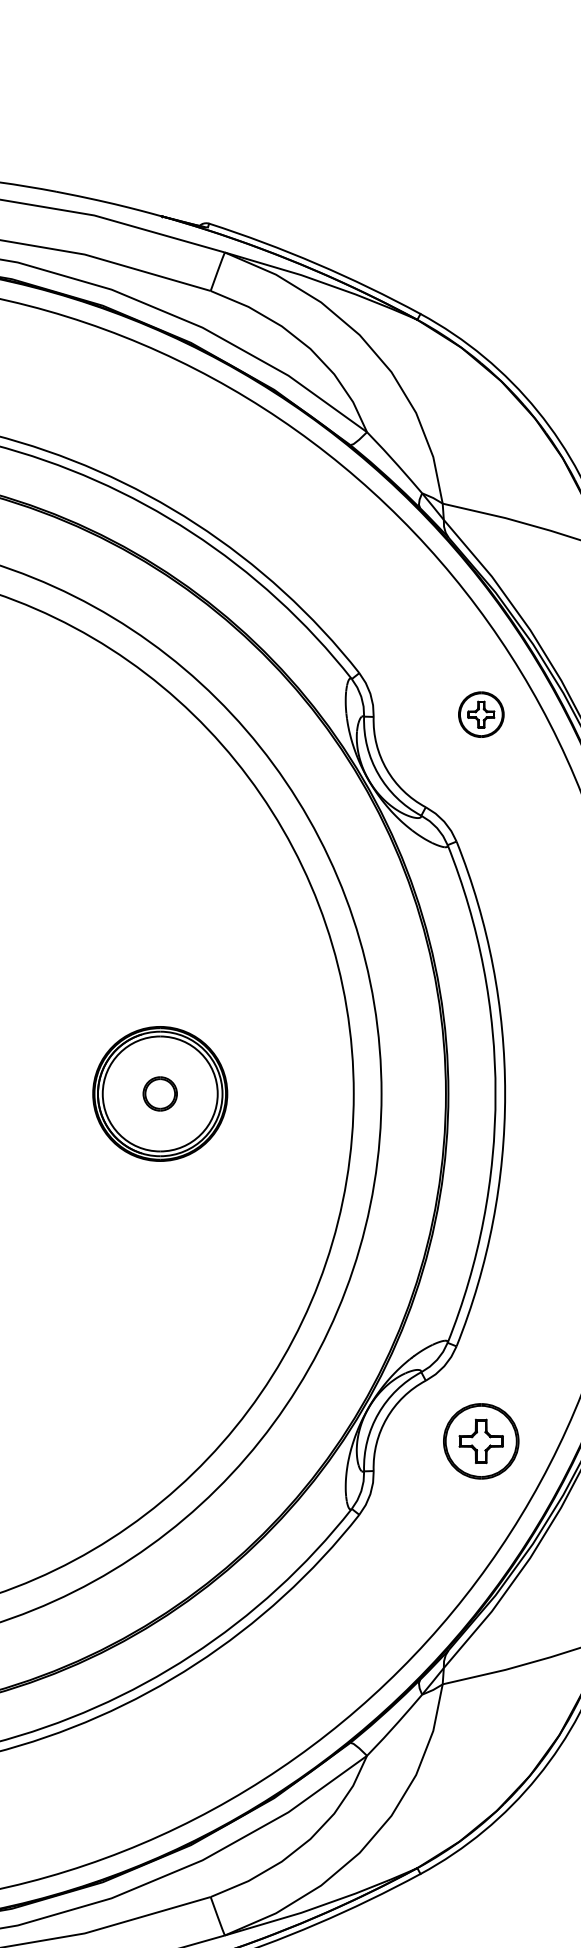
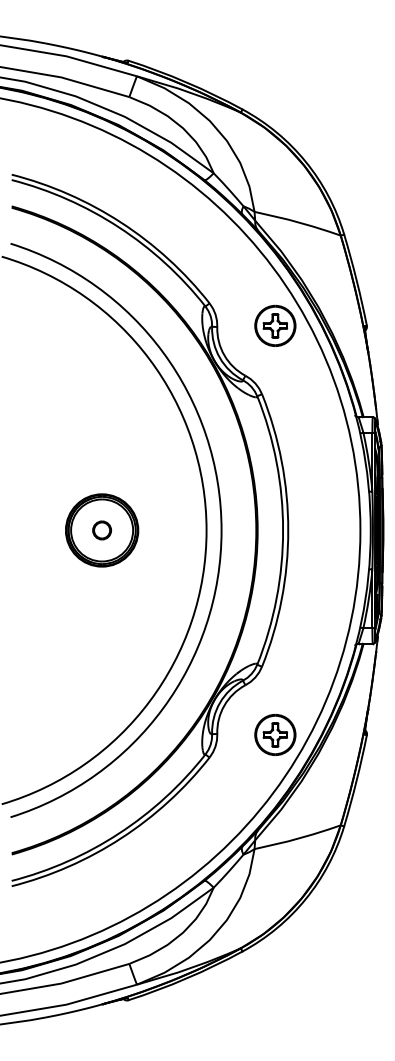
part: (481, 714) -> (275, 325), size x1.67
part: (481, 1440) -> (275, 734), moved

